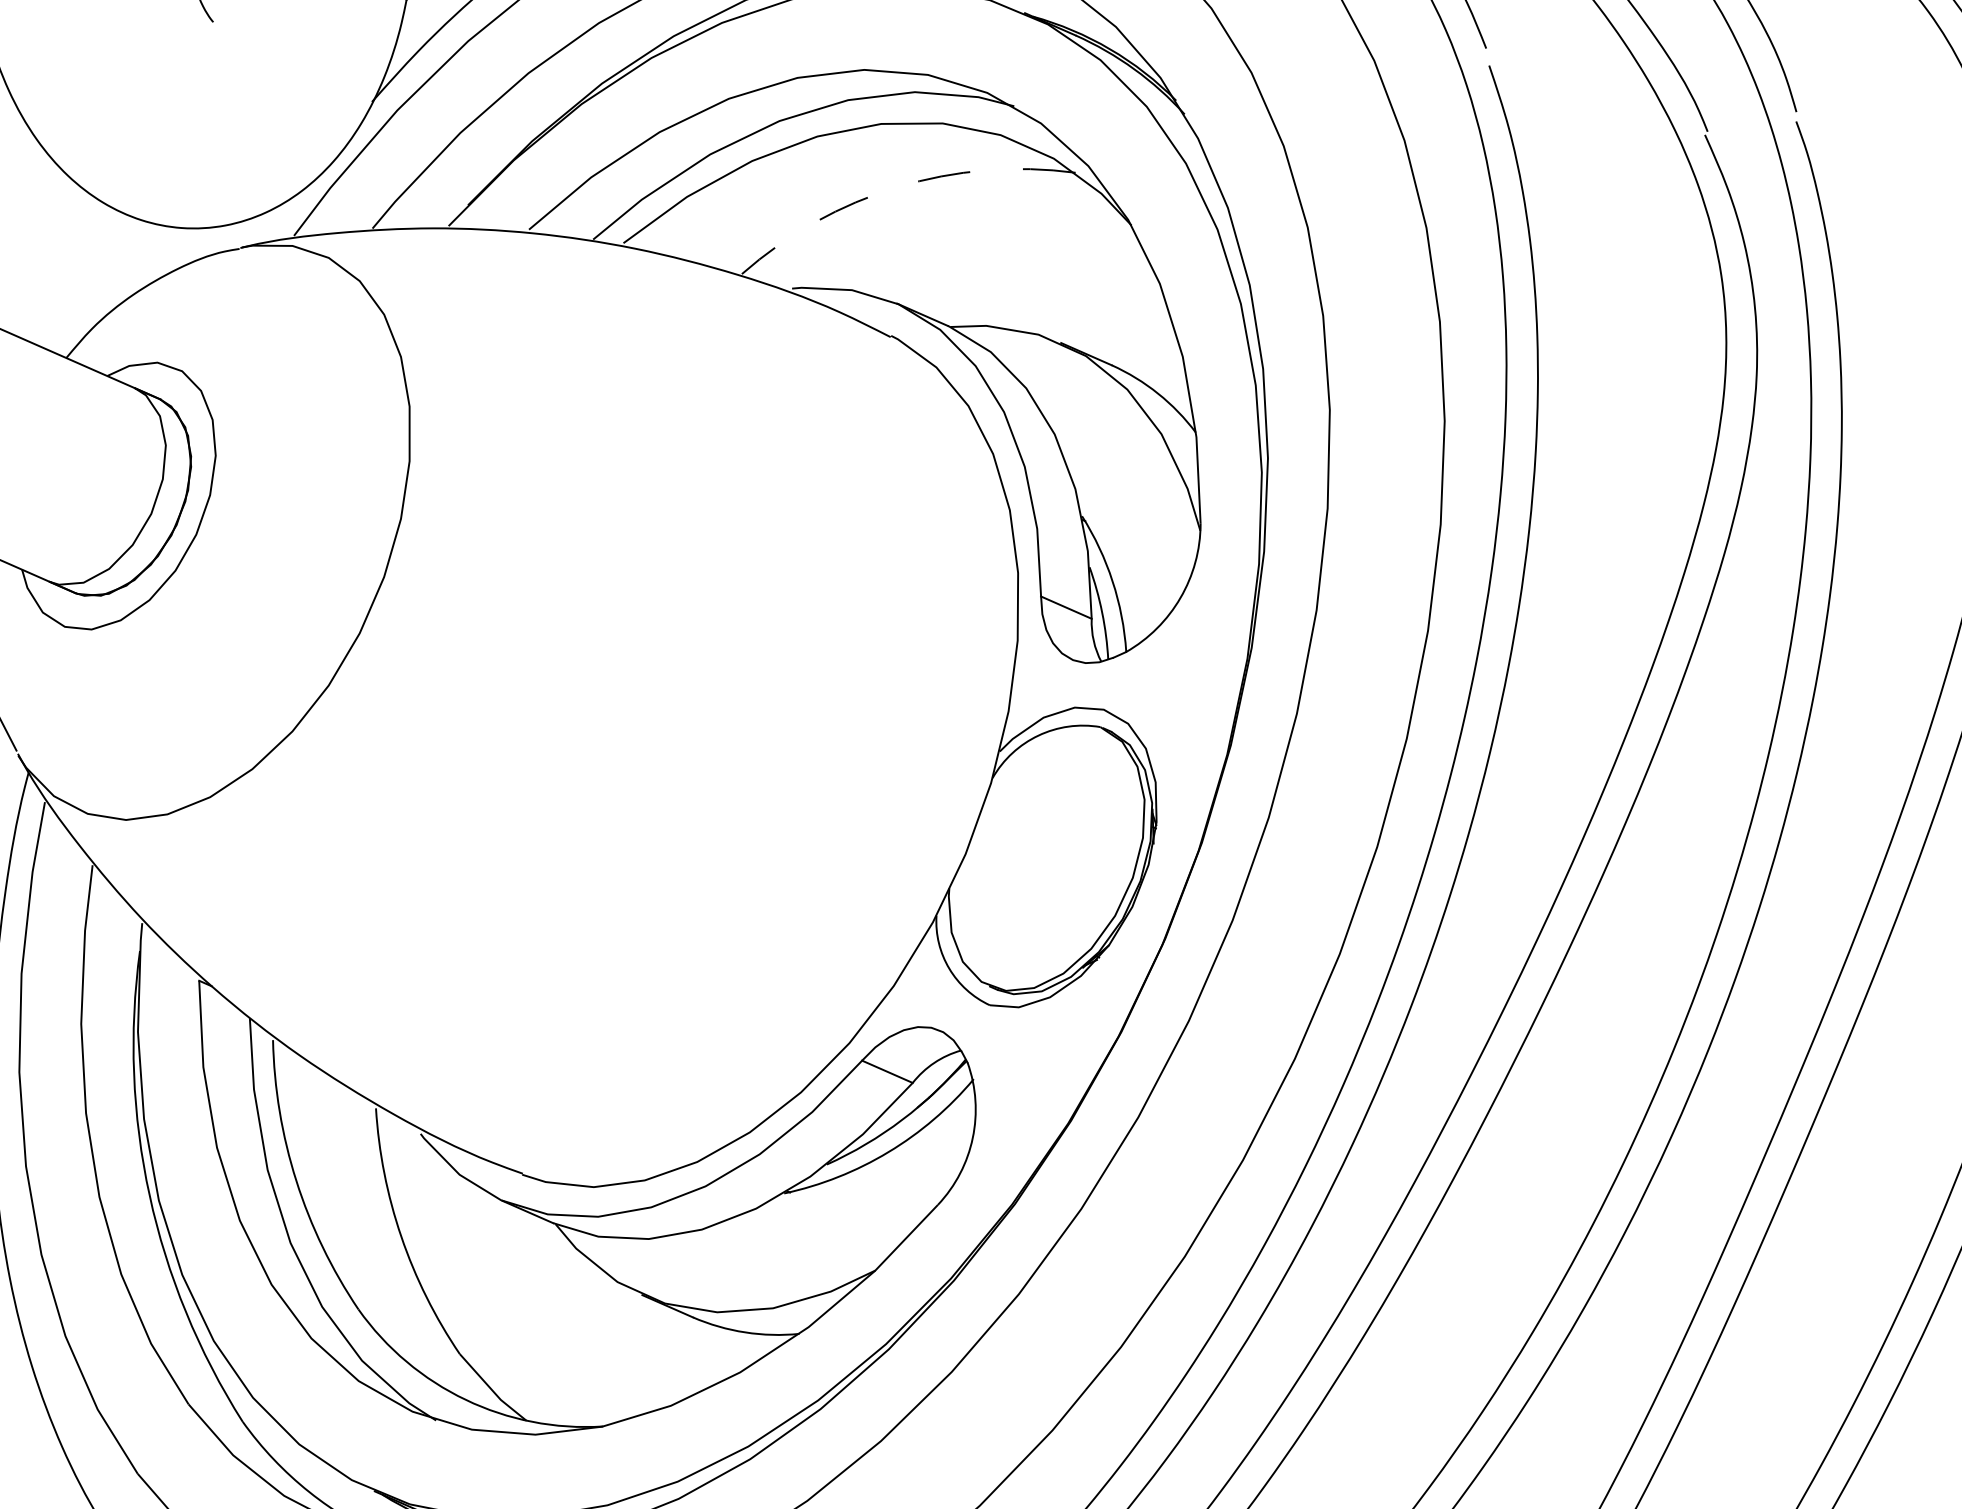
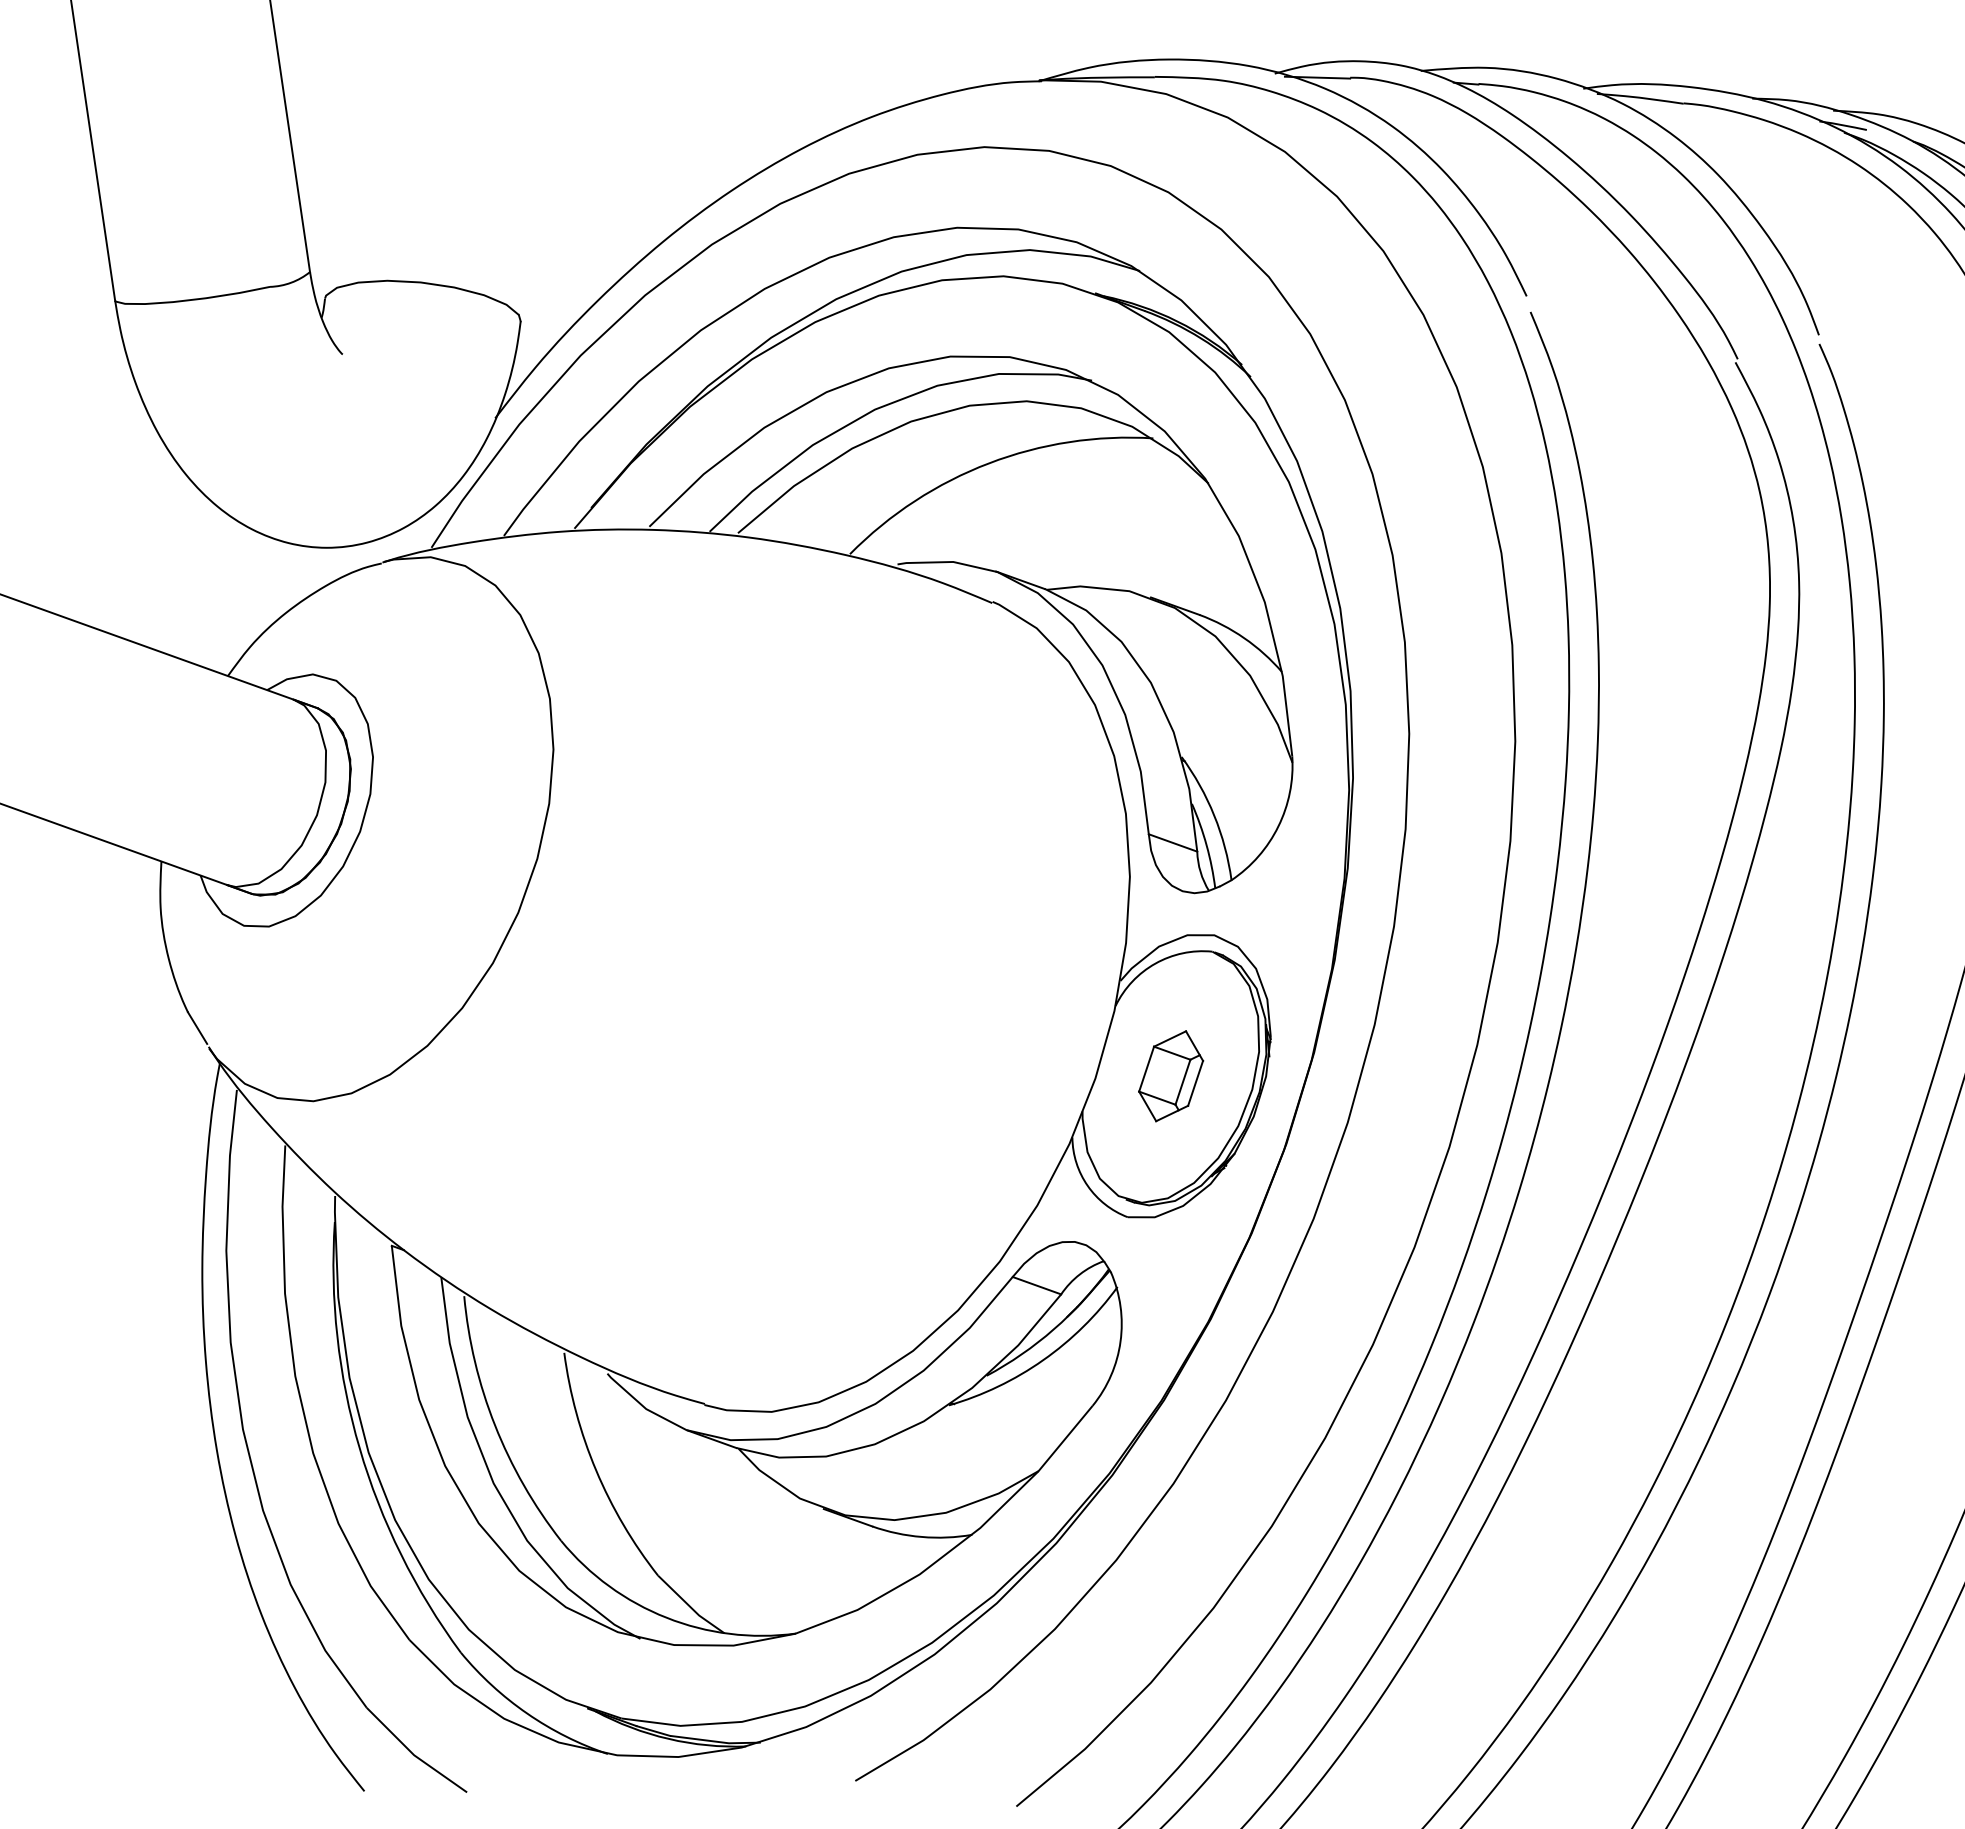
arc: (898, 187) -> (989, 463), dashed -> solid
part: (1047, 857) -> (1171, 1076), added

